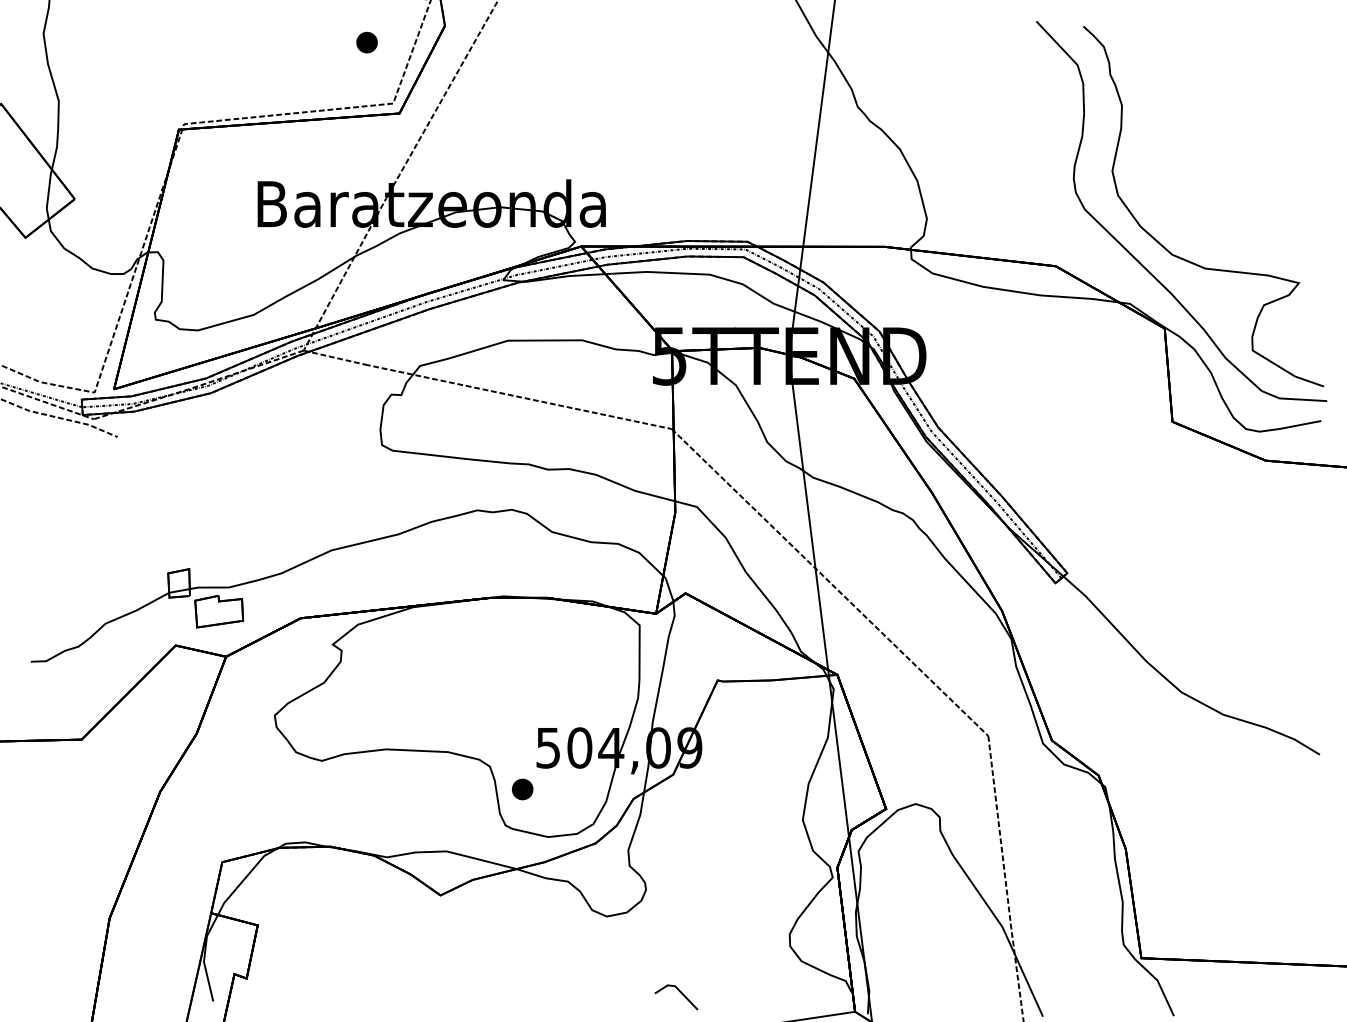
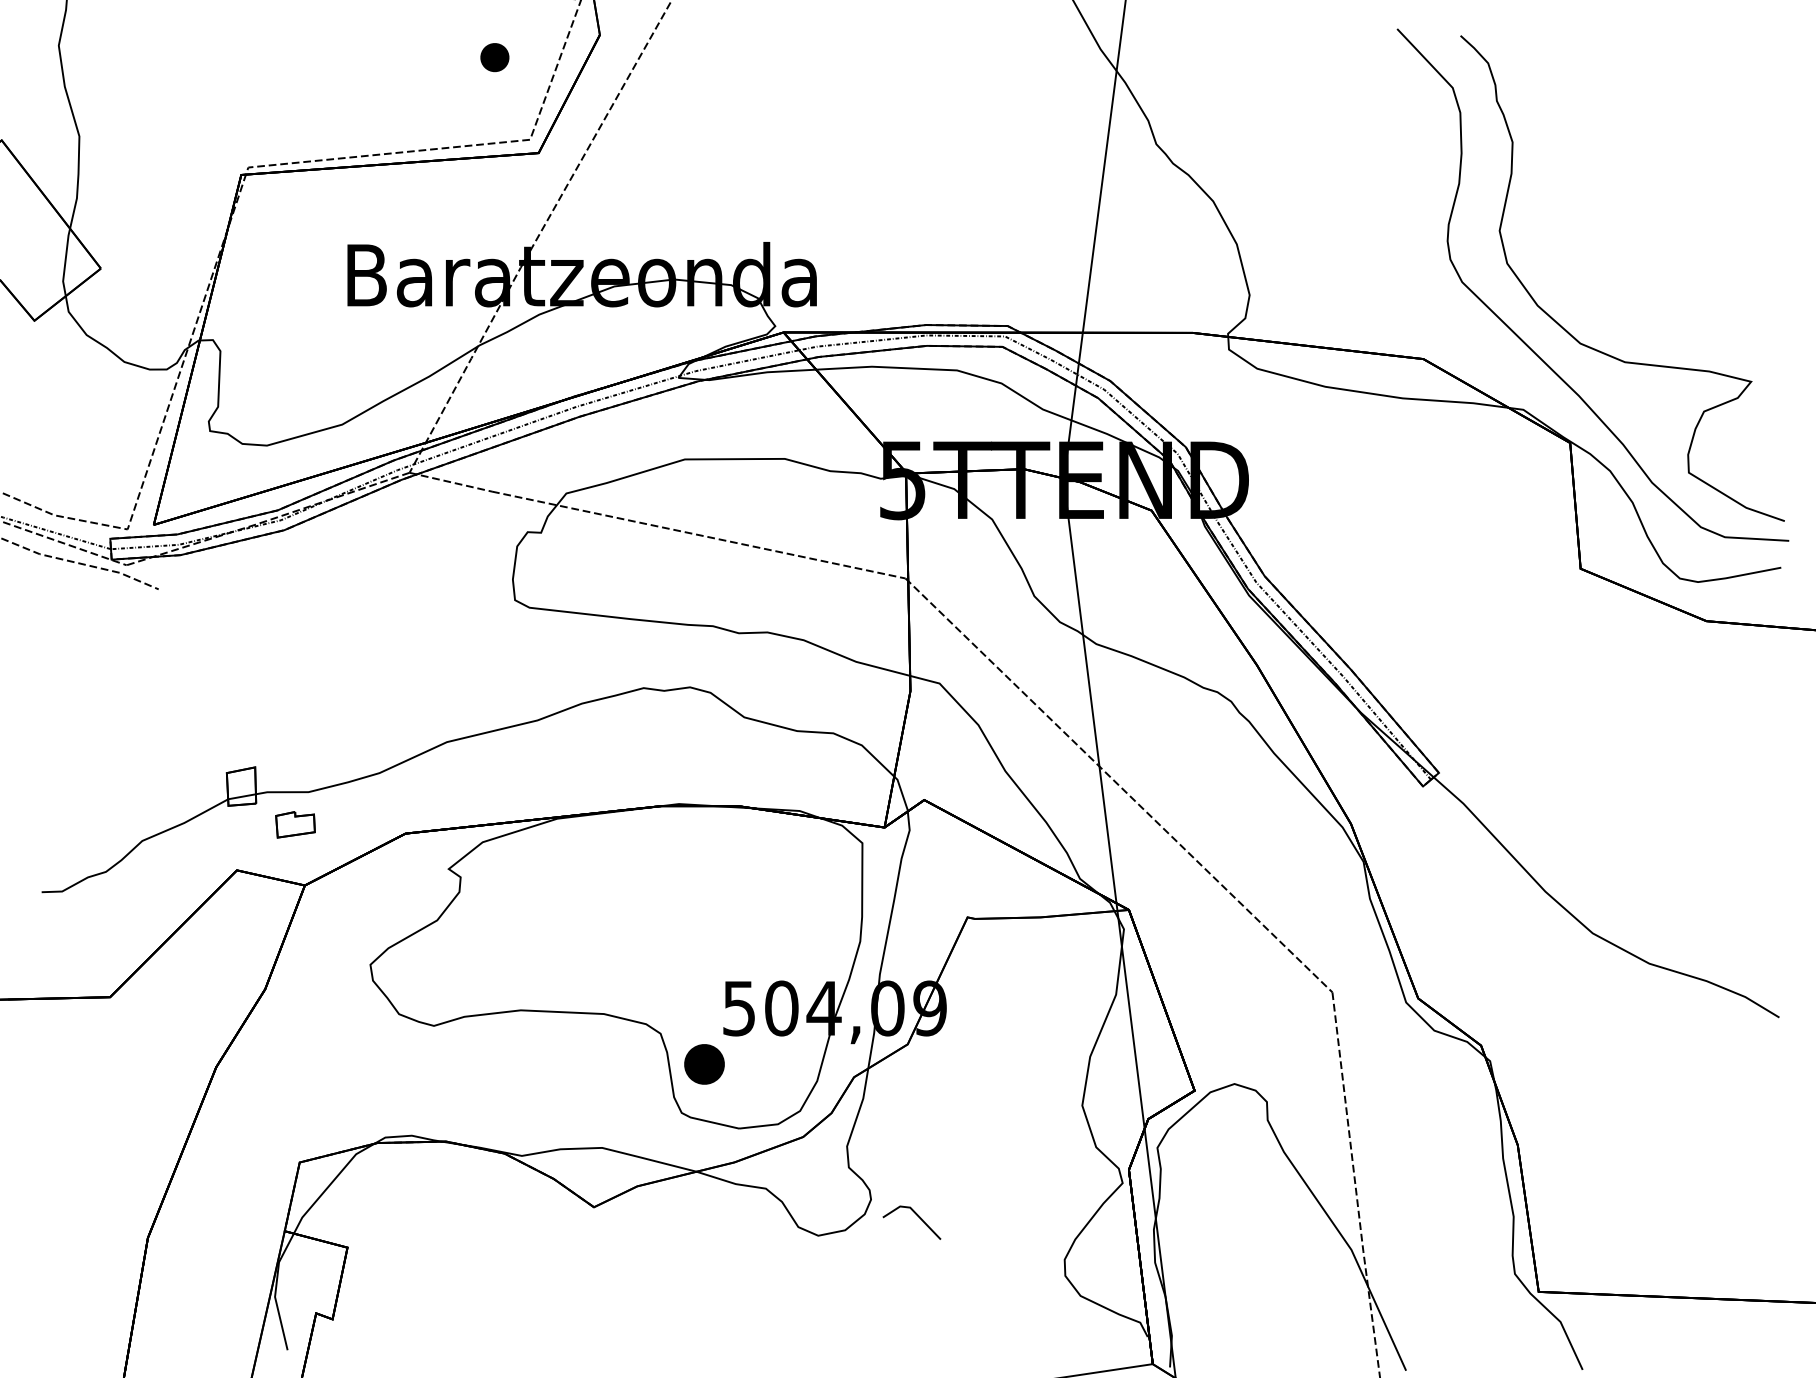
part: (219, 611) -> (295, 824), size x0.6
part: (522, 789) -> (704, 1064), size x1.4
line: (680, 992) -> (917, 1216), moved

